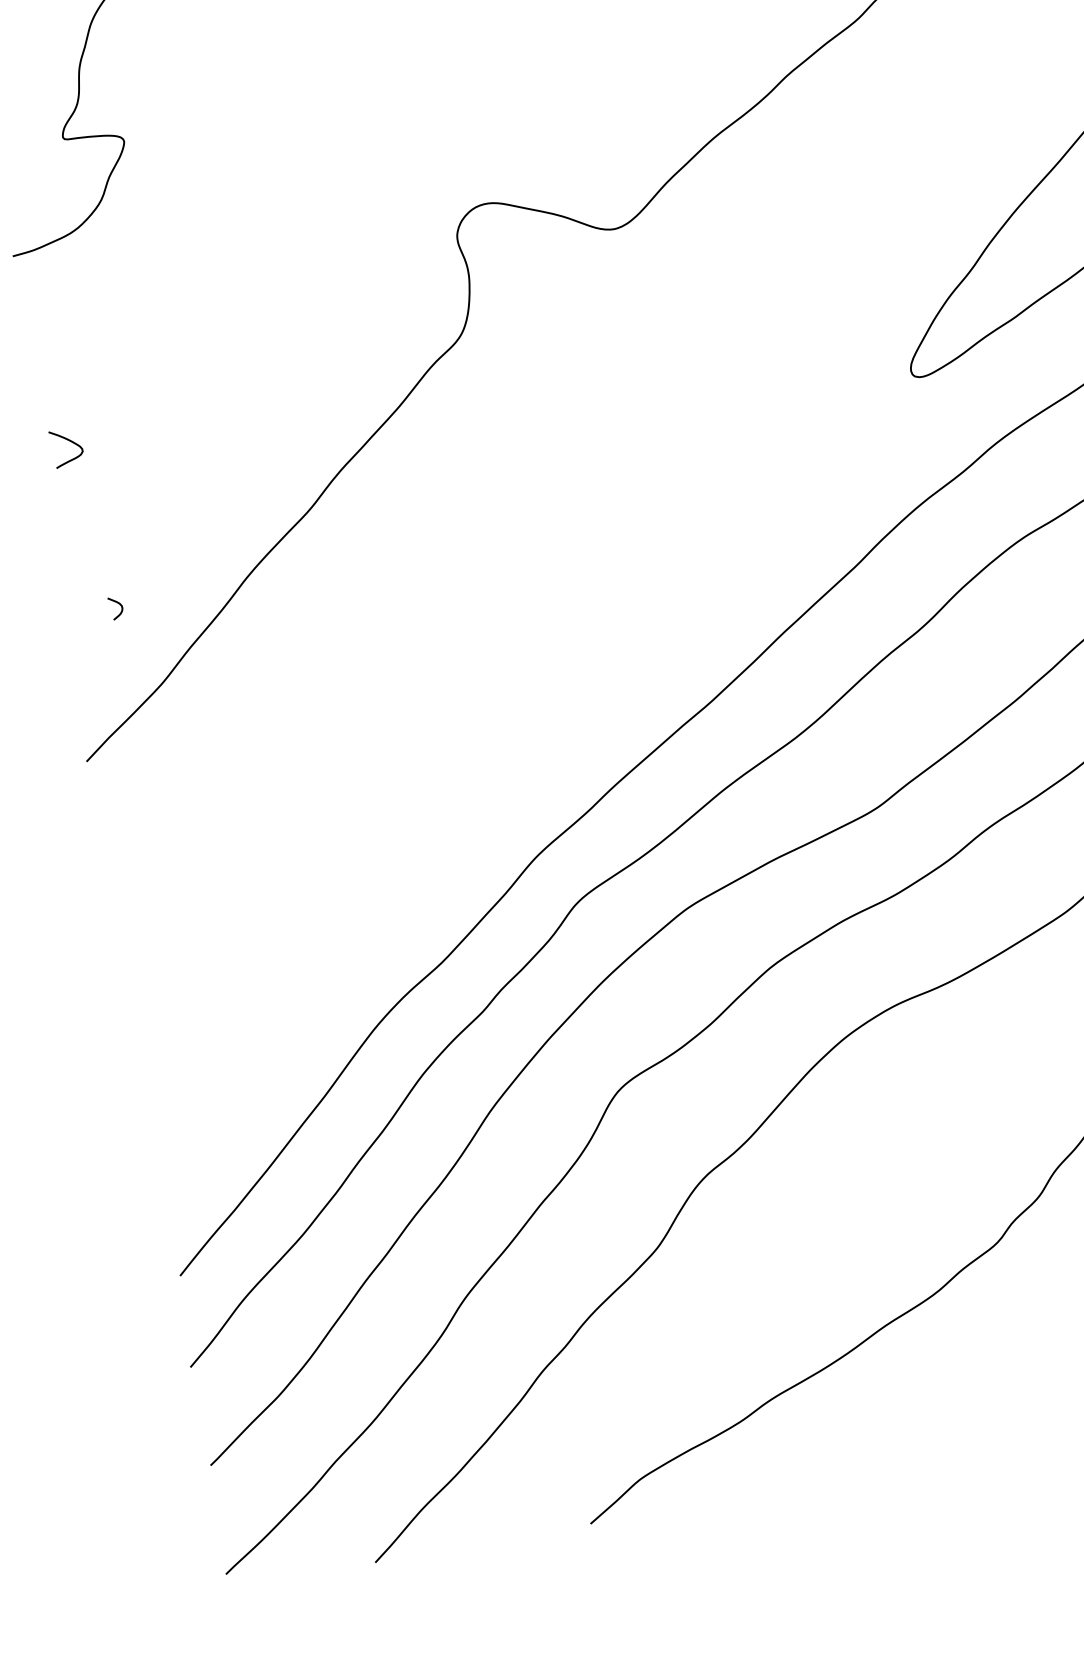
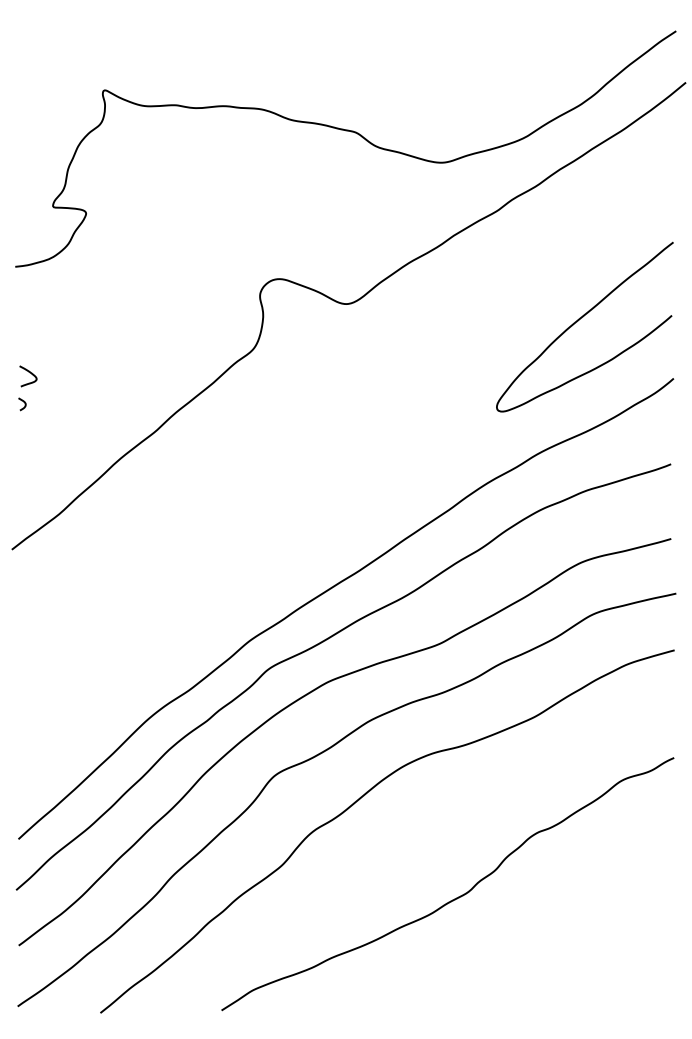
curve: (120, 607) -> (24, 404), moved

